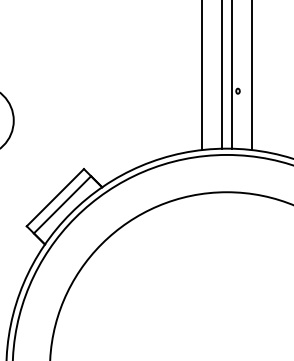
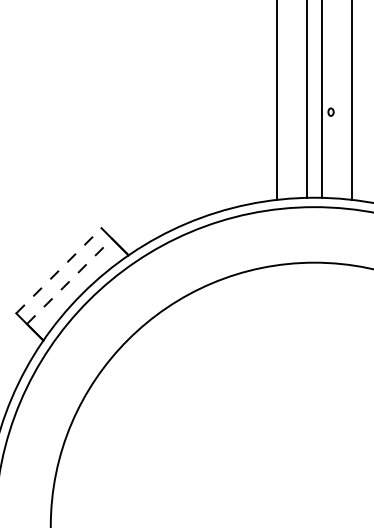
line: (55, 197) -> (59, 270), solid -> dashed
line: (62, 204) -> (69, 280), solid -> dashed

